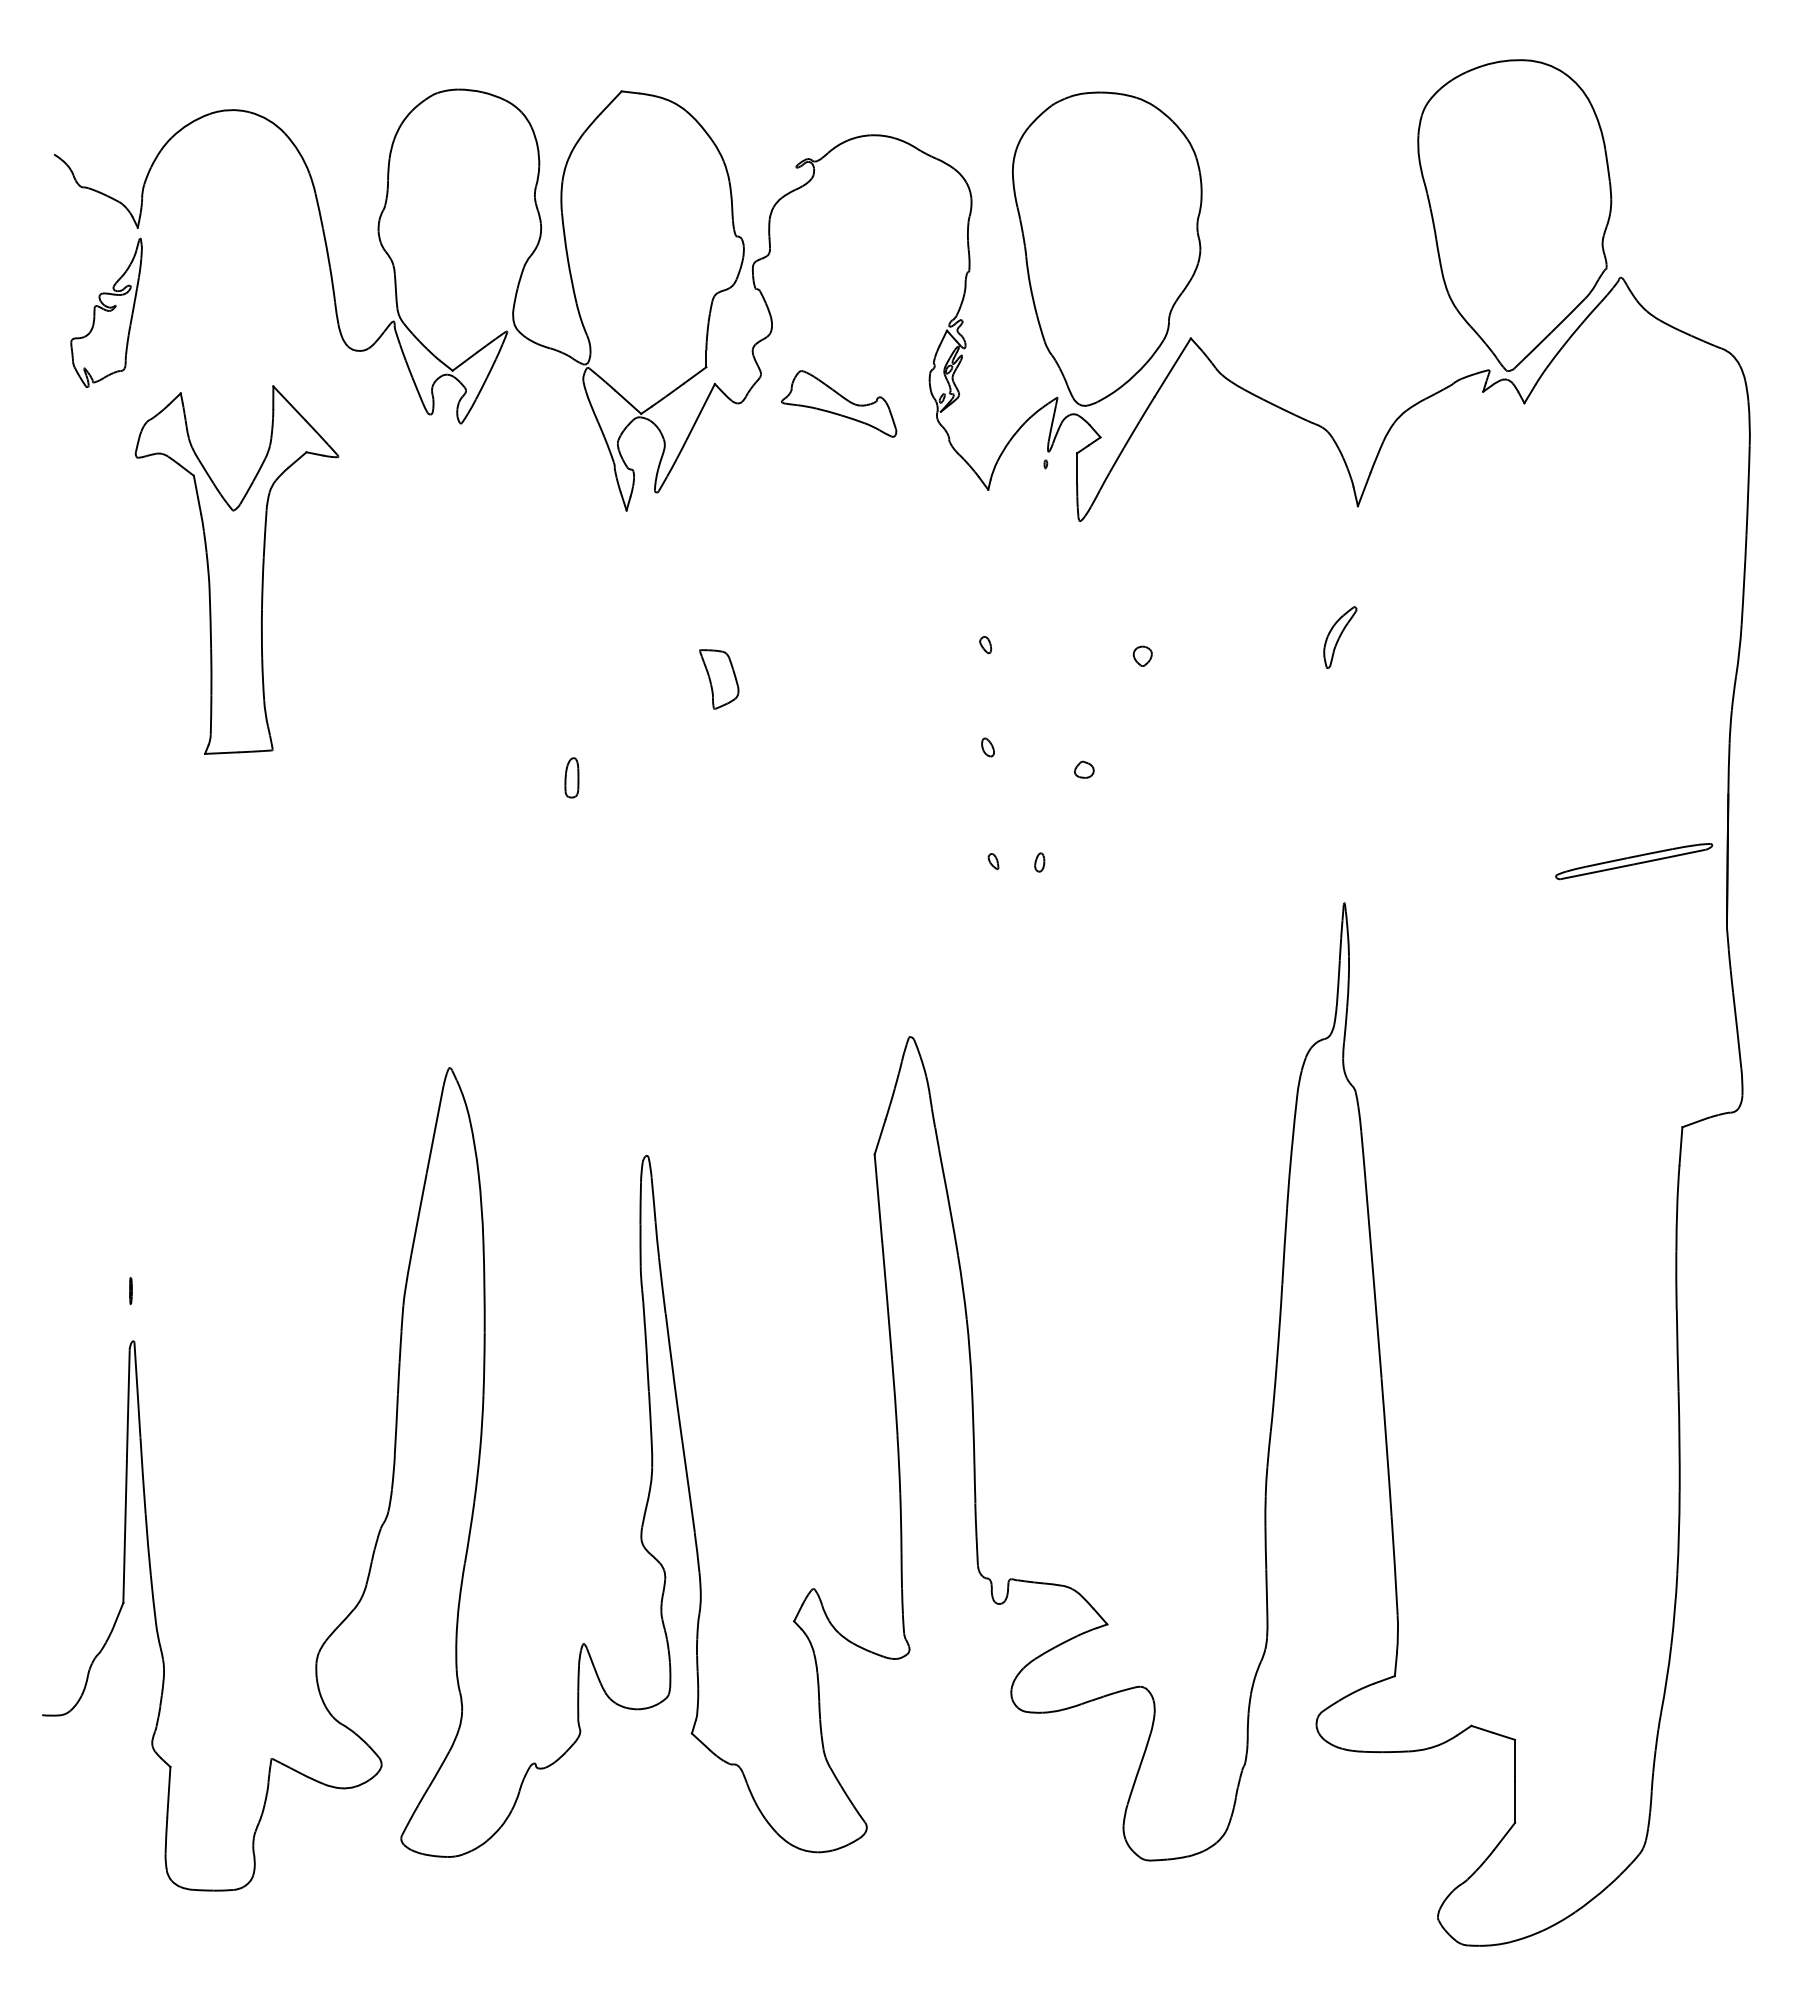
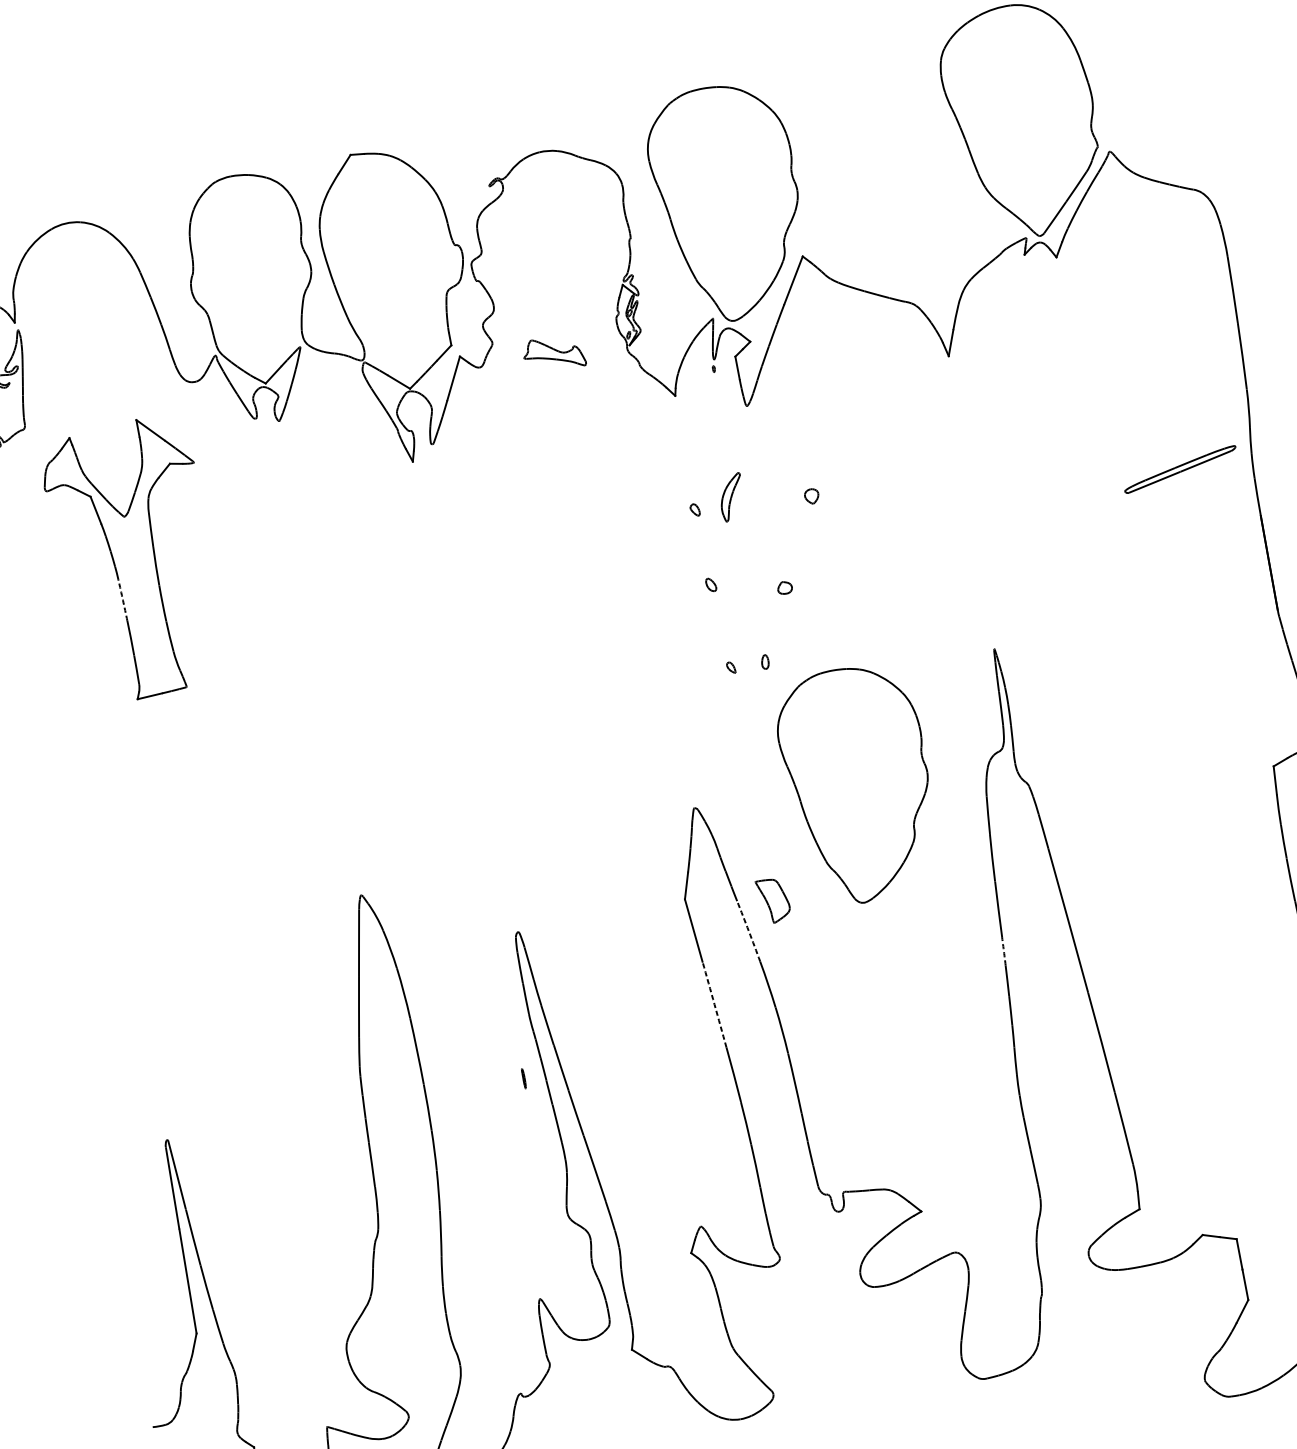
part: (839, 403) -> (554, 353), size x0.7
arc: (210, 620) -> (123, 600), solid -> dashed
part: (1340, 637) -> (732, 497), moved
part: (719, 679) -> (774, 900), moved
part: (571, 777) -> (409, 665), removed
part: (1634, 861) -> (1180, 469), moved
part: (1132, 1046) -> (858, 784), added
arc: (950, 1212) -> (748, 931), solid -> dashed
line: (130, 1290) -> (523, 1078), moved
arc: (887, 1300) -> (714, 1004), solid -> dashed
arc: (1281, 1303) -> (1004, 951), solid -> dashed

